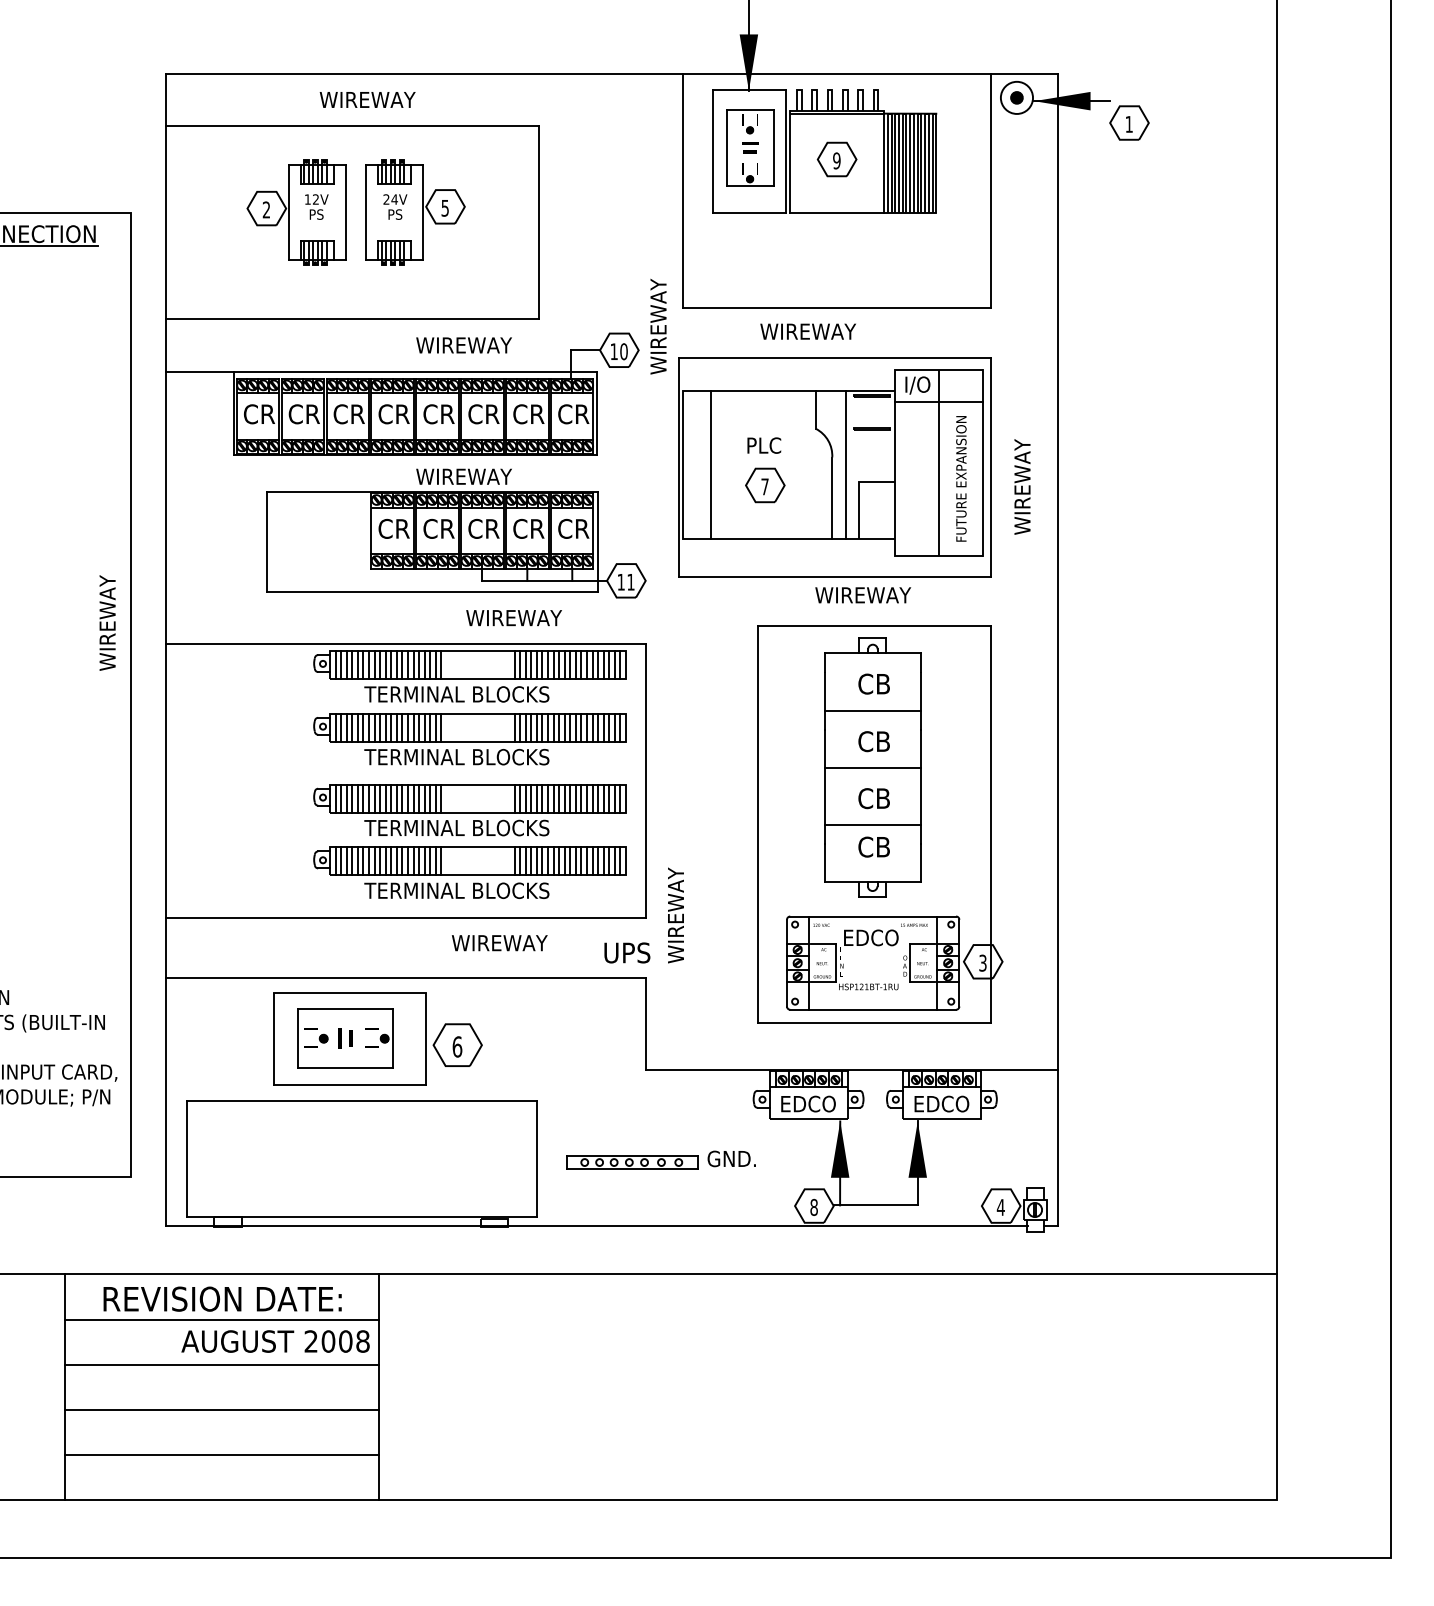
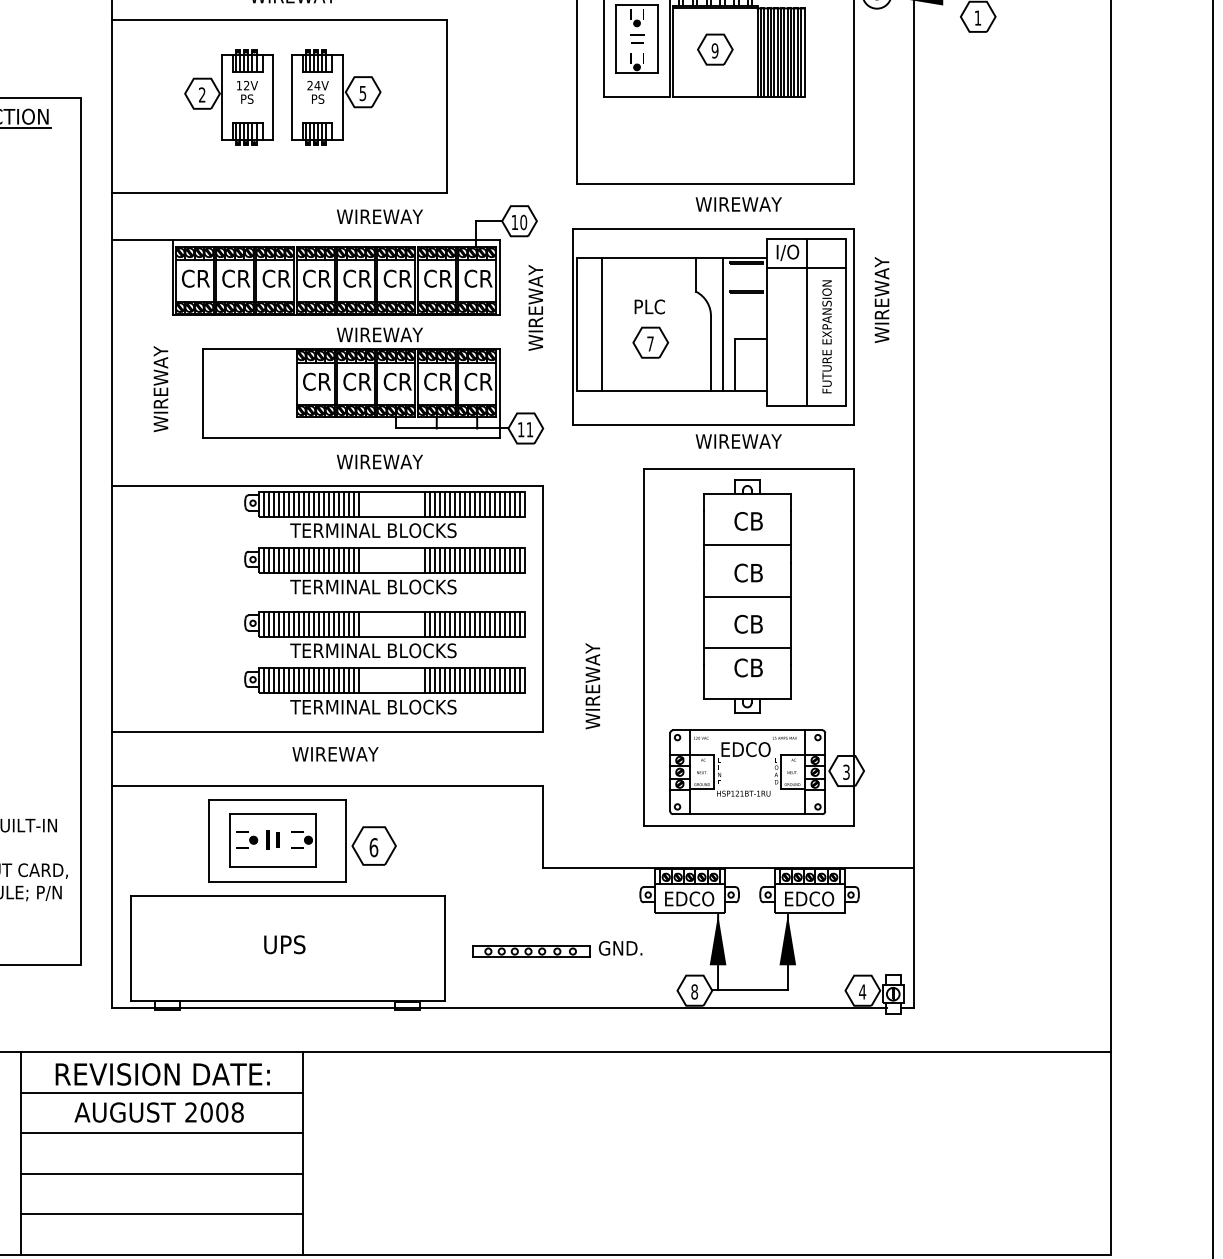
text: (658, 326) -> (535, 307), moved
text: (807, 331) -> (738, 204), moved
text: (1022, 486) -> (882, 299), moved
text: (513, 618) -> (379, 462), moved
text: (107, 622) -> (160, 388), moved
text: (675, 915) -> (592, 686), moved
text: (499, 943) -> (335, 754), moved
text: (627, 952) -> (284, 944), moved
text: (275, 1341) -> (159, 1112), moved

